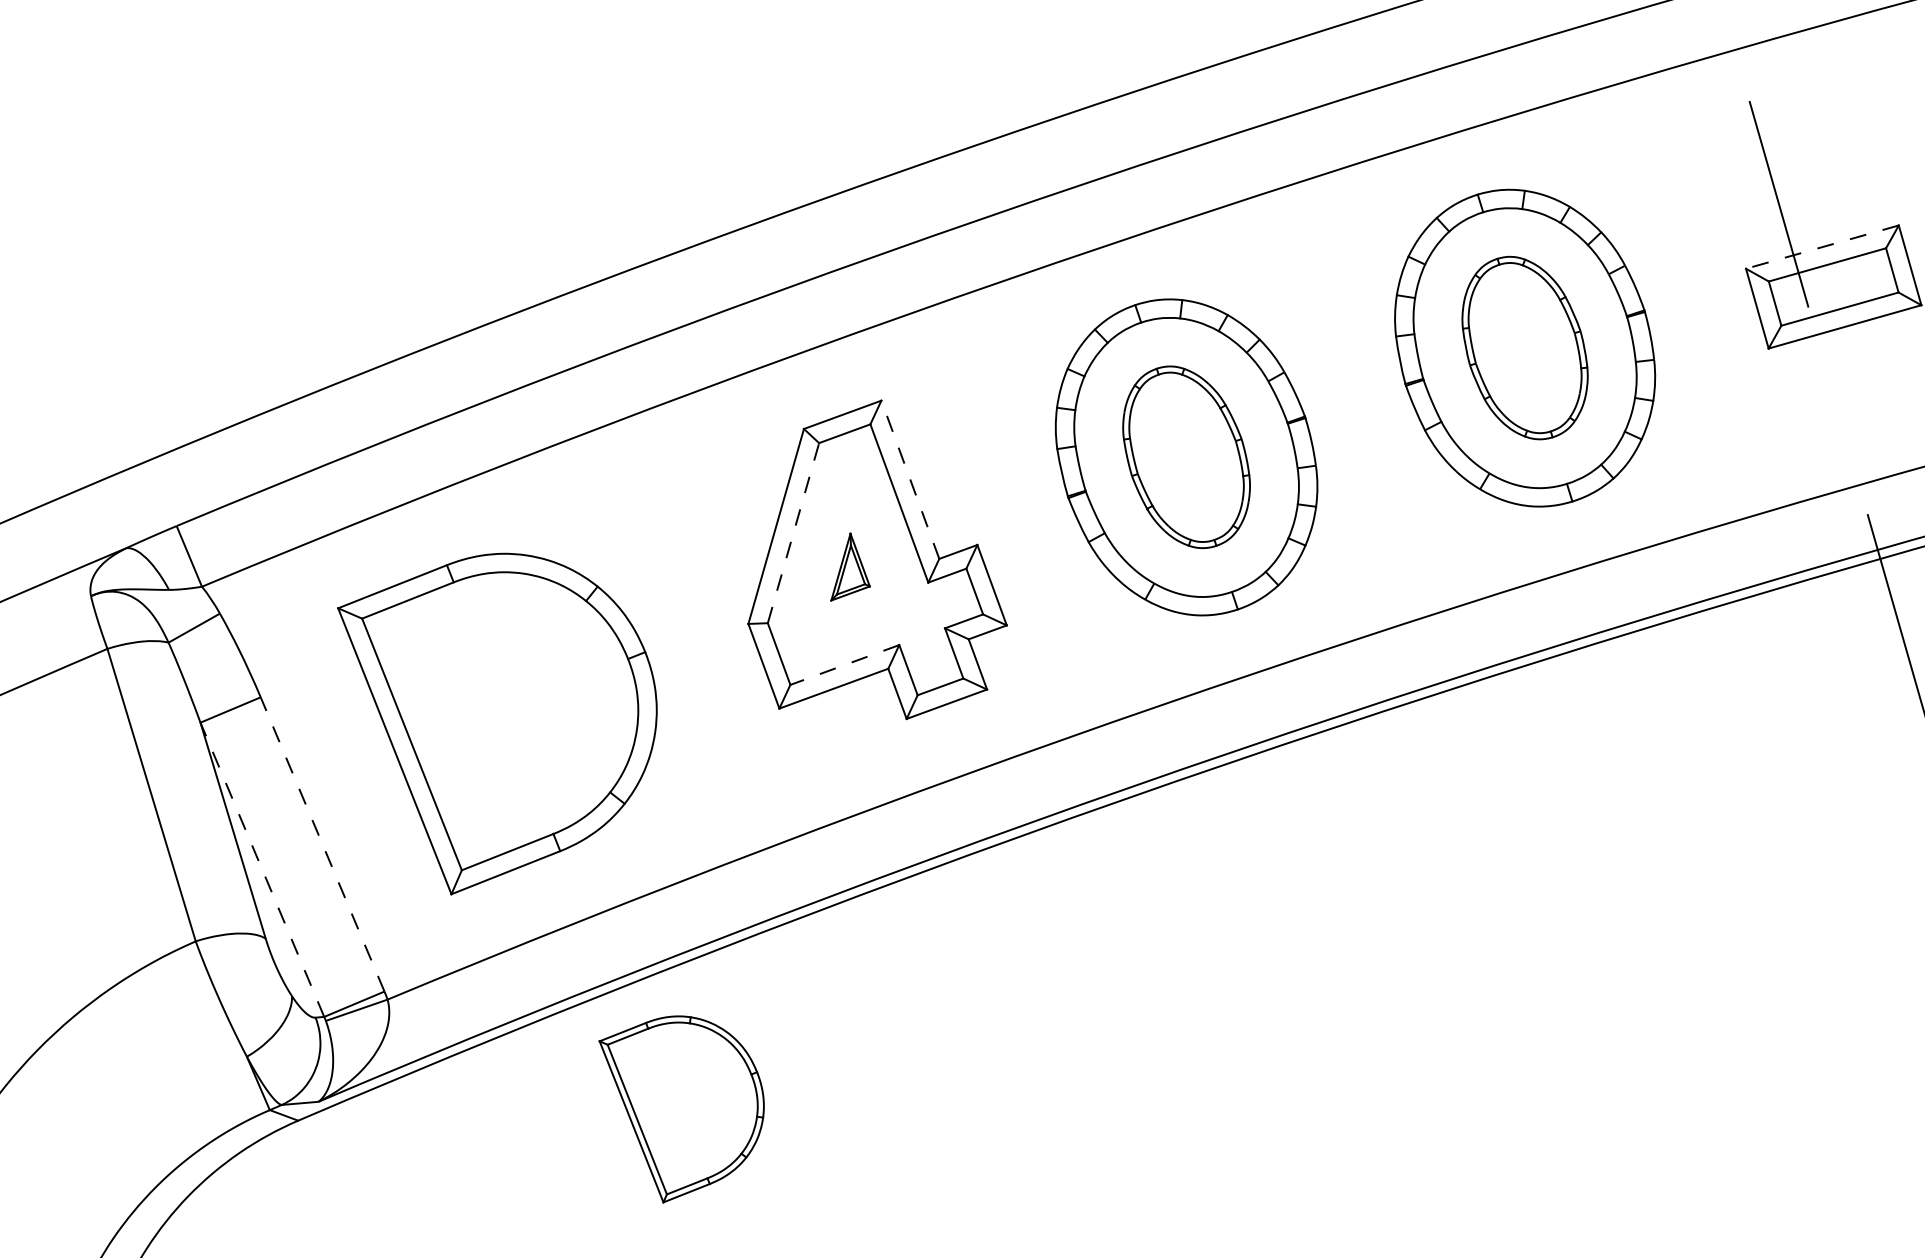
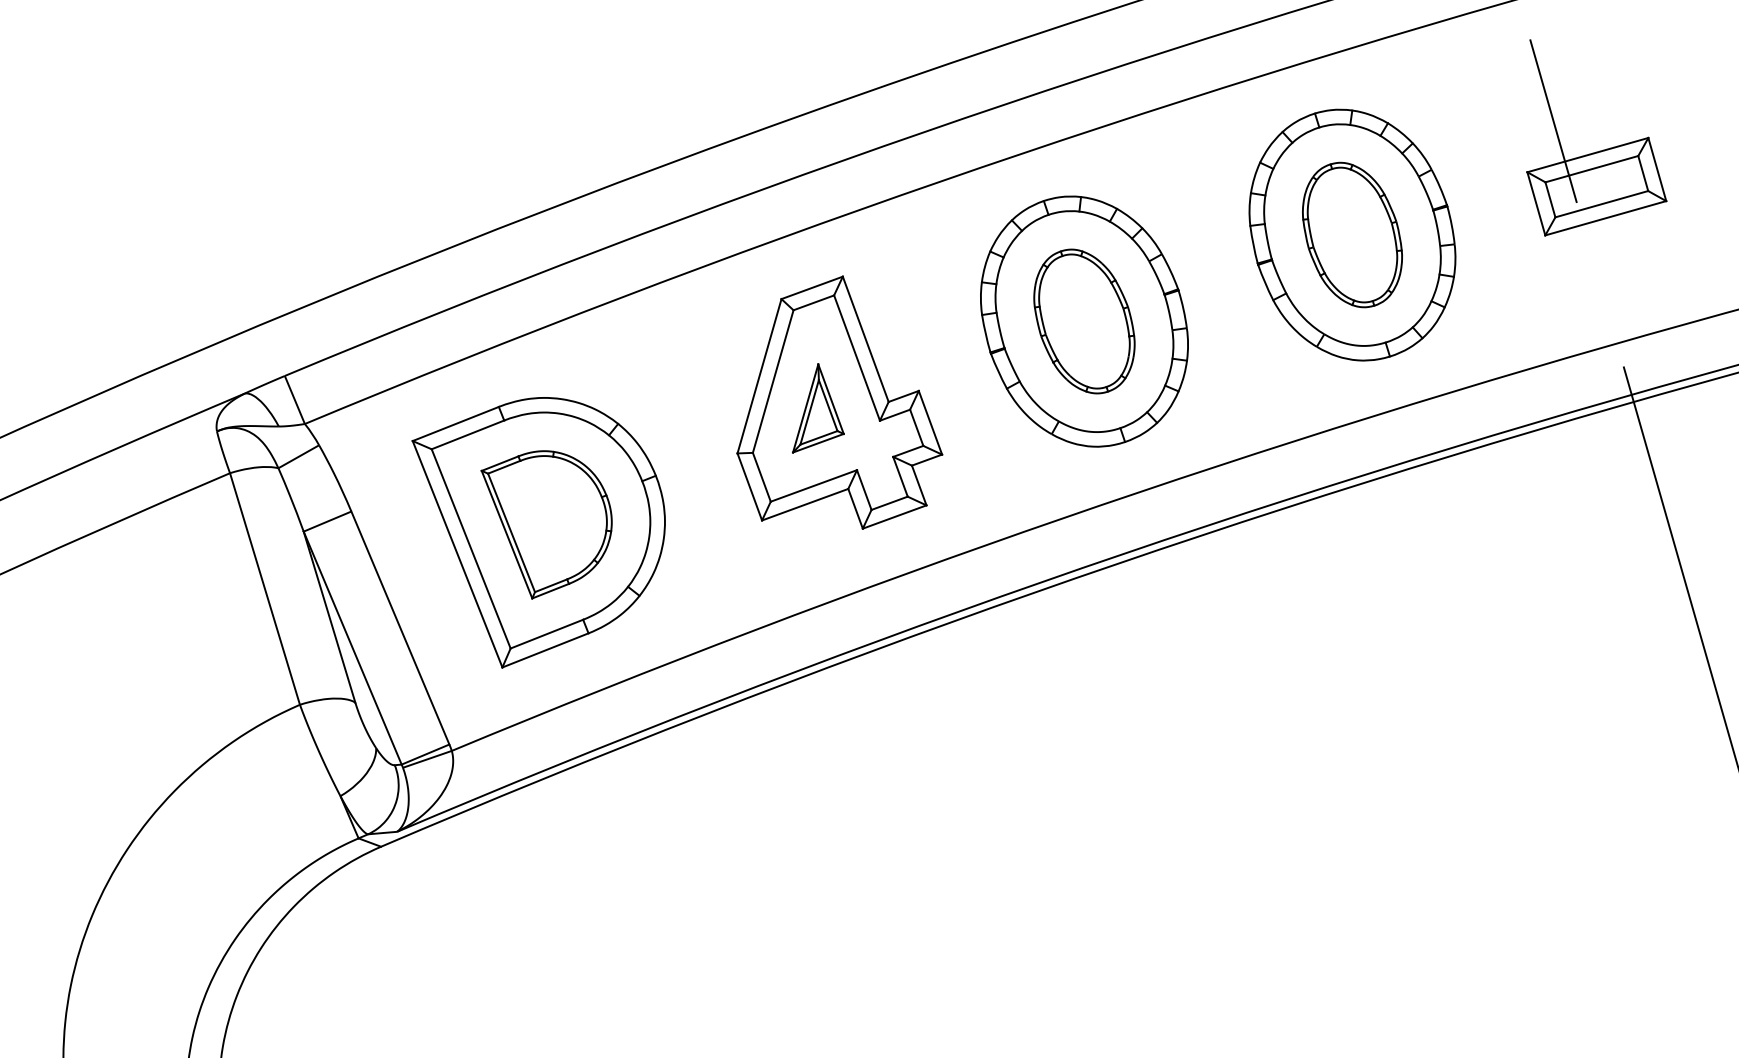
line: (1821, 247) -> (1587, 155), dashed -> solid
line: (910, 480) -> (865, 339), dashed -> solid
line: (793, 533) -> (773, 381), dashed -> solid
part: (850, 567) -> (818, 408), size x1.67
line: (844, 664) -> (813, 485), dashed -> solid
line: (322, 843) -> (400, 627), dashed -> solid
line: (262, 869) -> (352, 647), dashed -> solid
part: (681, 1108) -> (546, 524), moved

